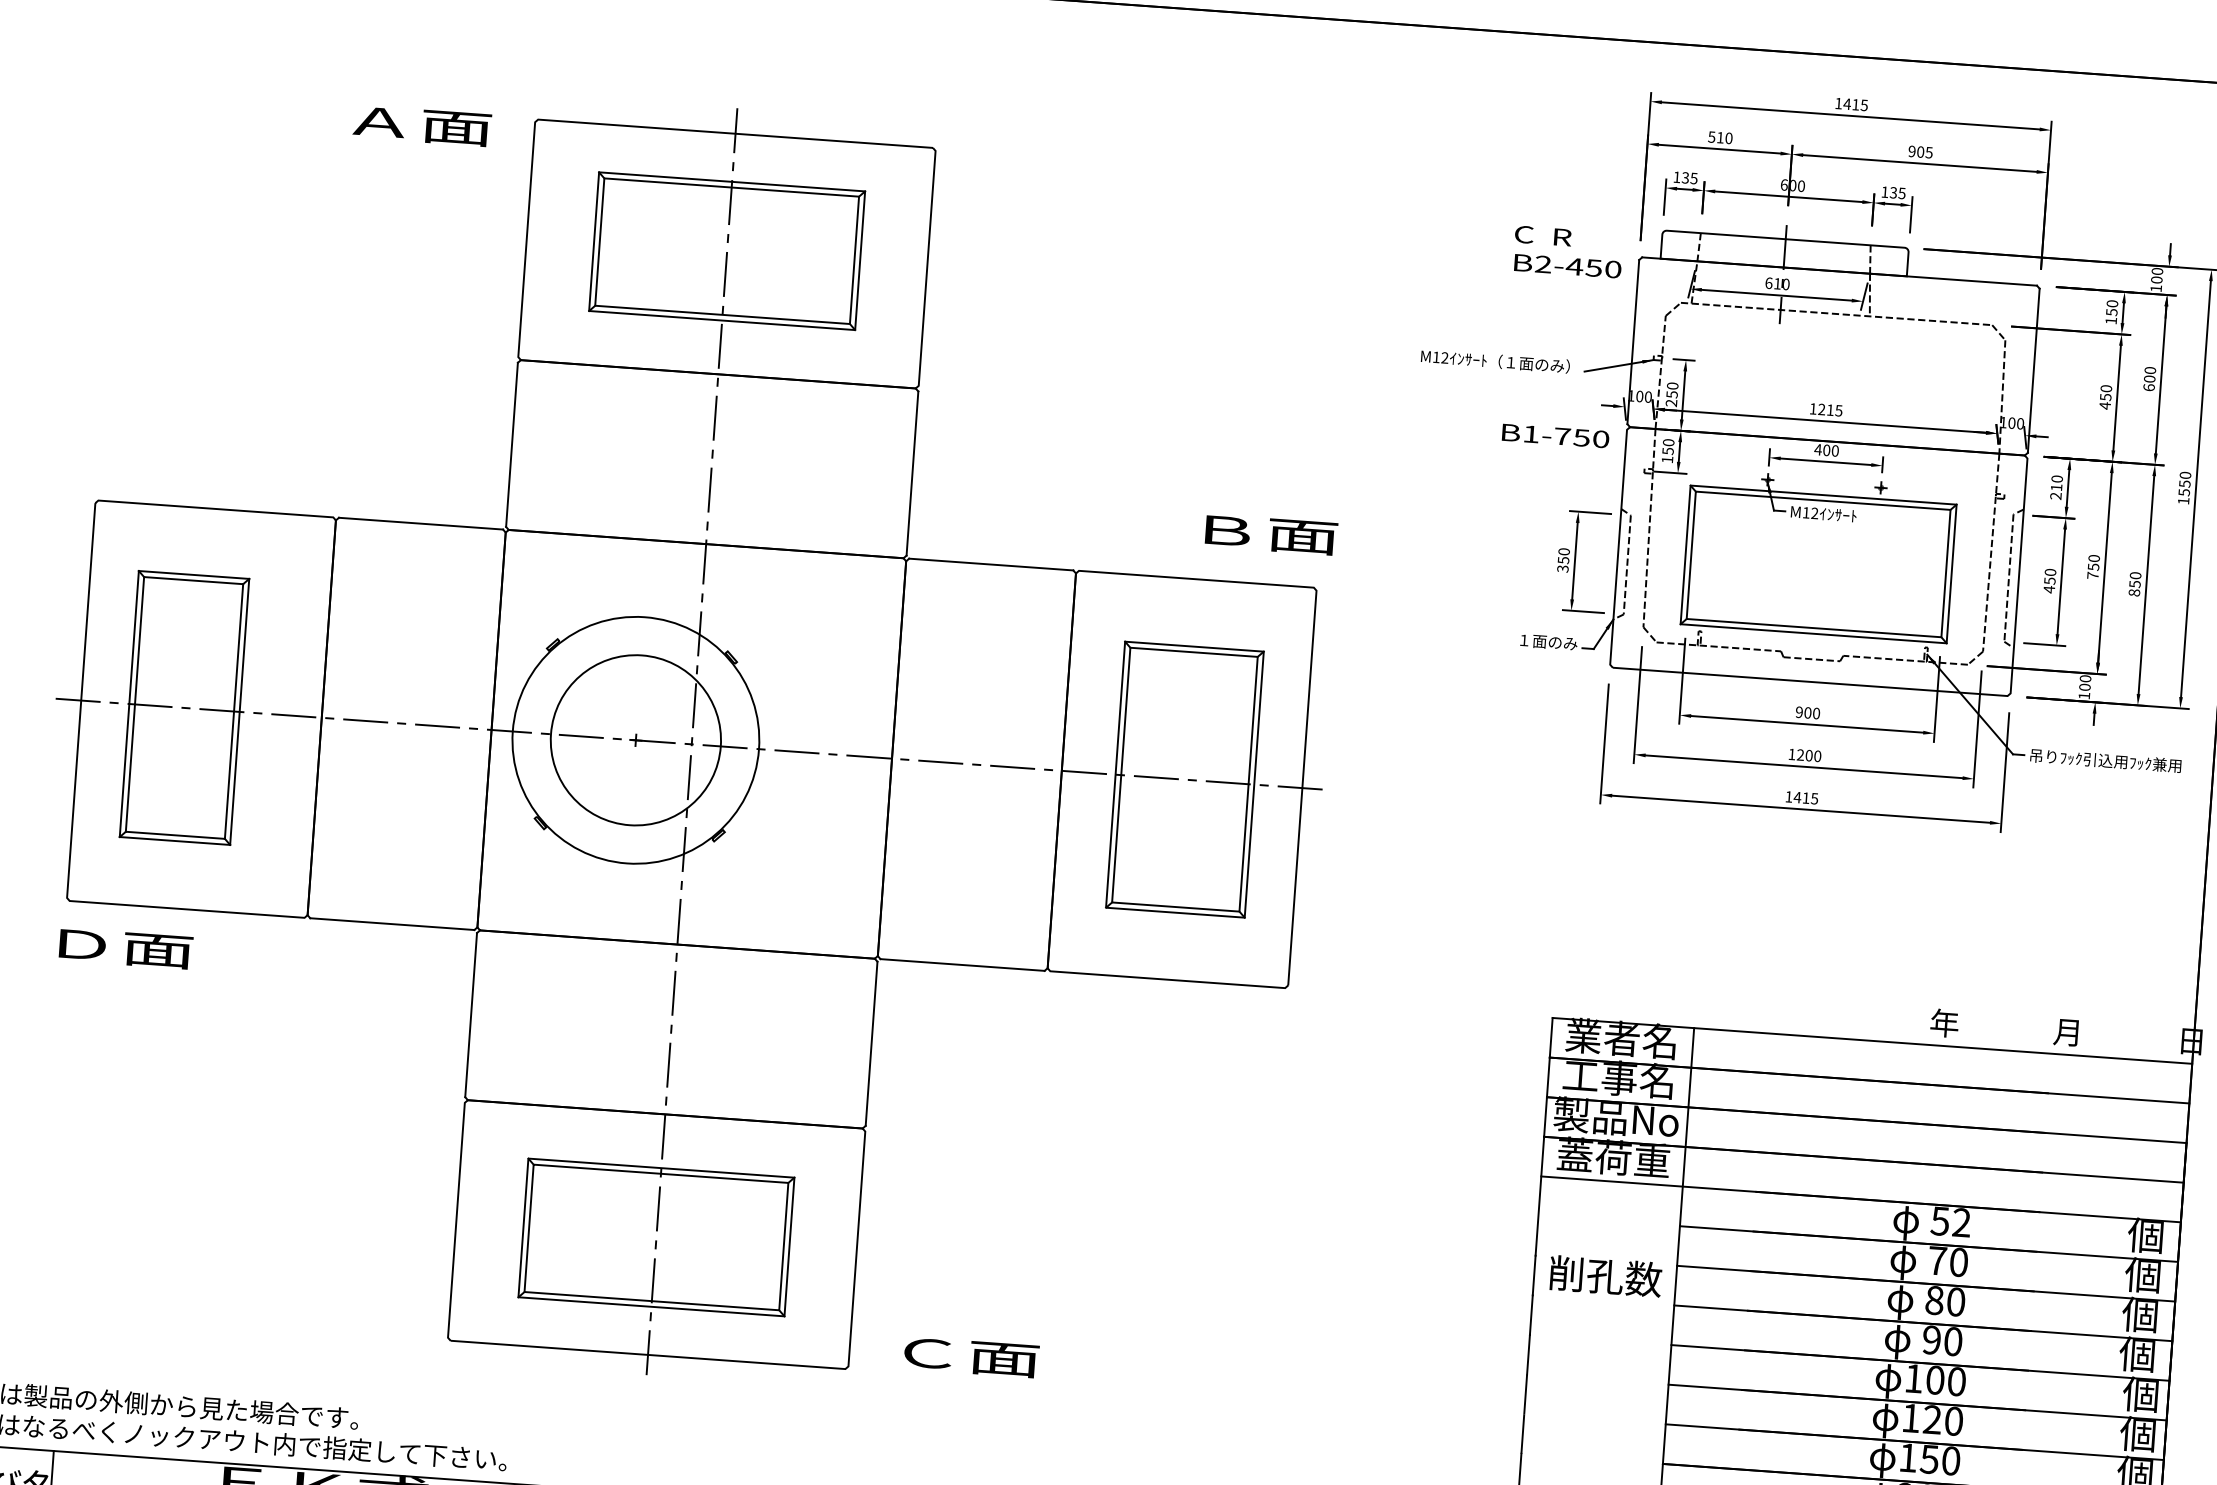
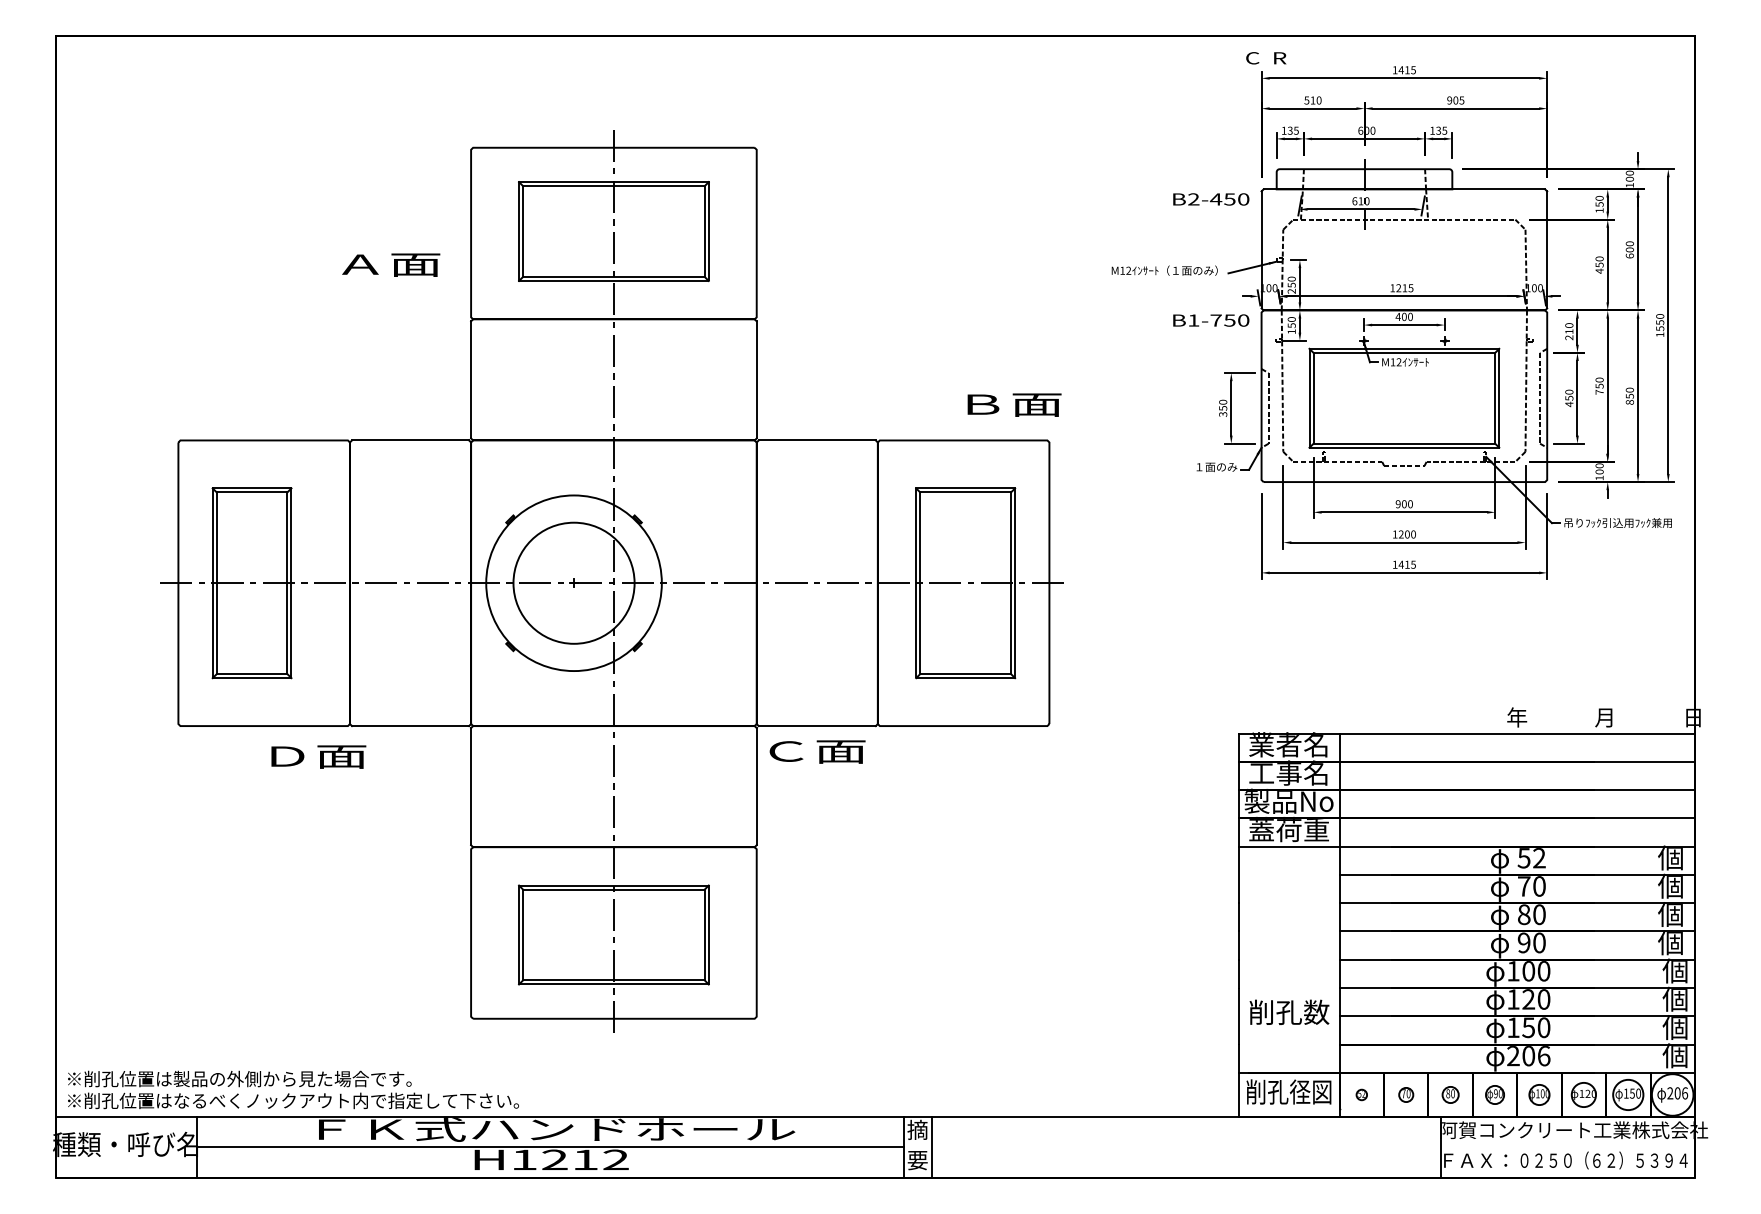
text: (422, 125) -> (391, 264), moved
text: (1543, 236) -> (1266, 58), moved
text: (125, 947) -> (318, 756), moved
text: (1605, 1275) -> (1289, 1011), moved
text: (971, 1356) -> (817, 751), moved

